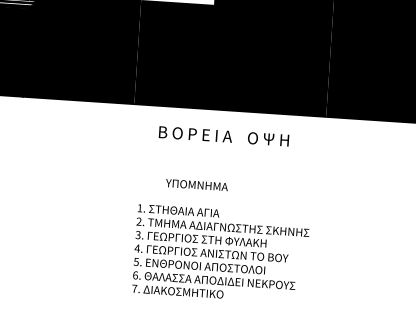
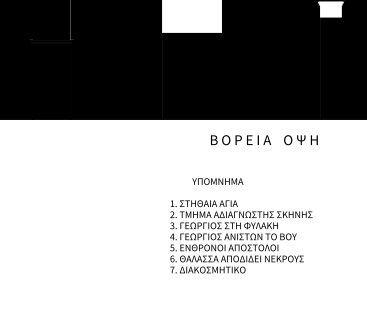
text: (224, 136) -> (264, 140), moved

